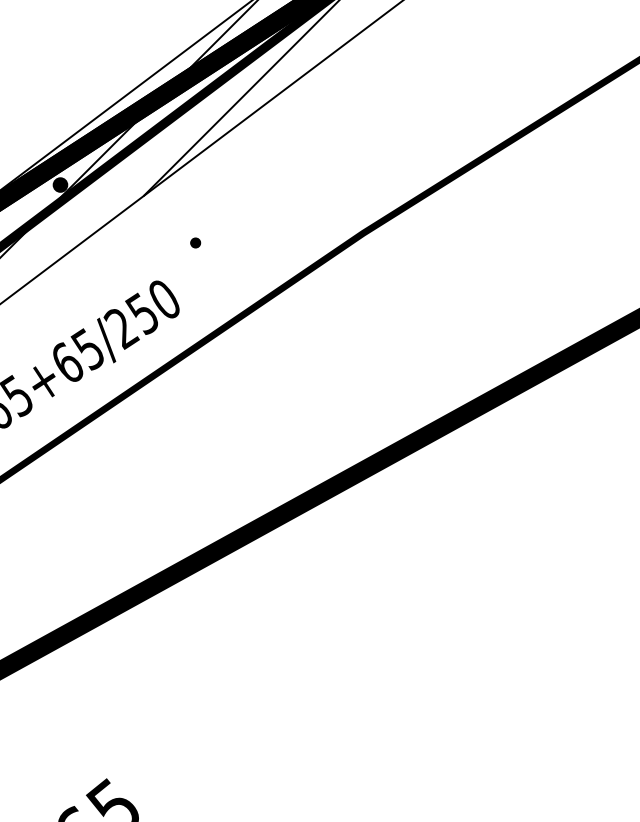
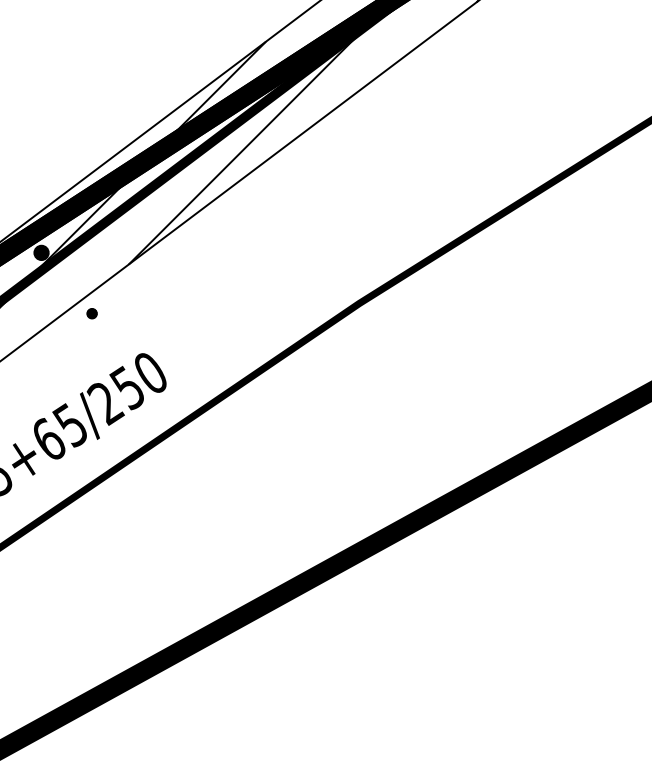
part: (195, 242) -> (91, 313), moved

